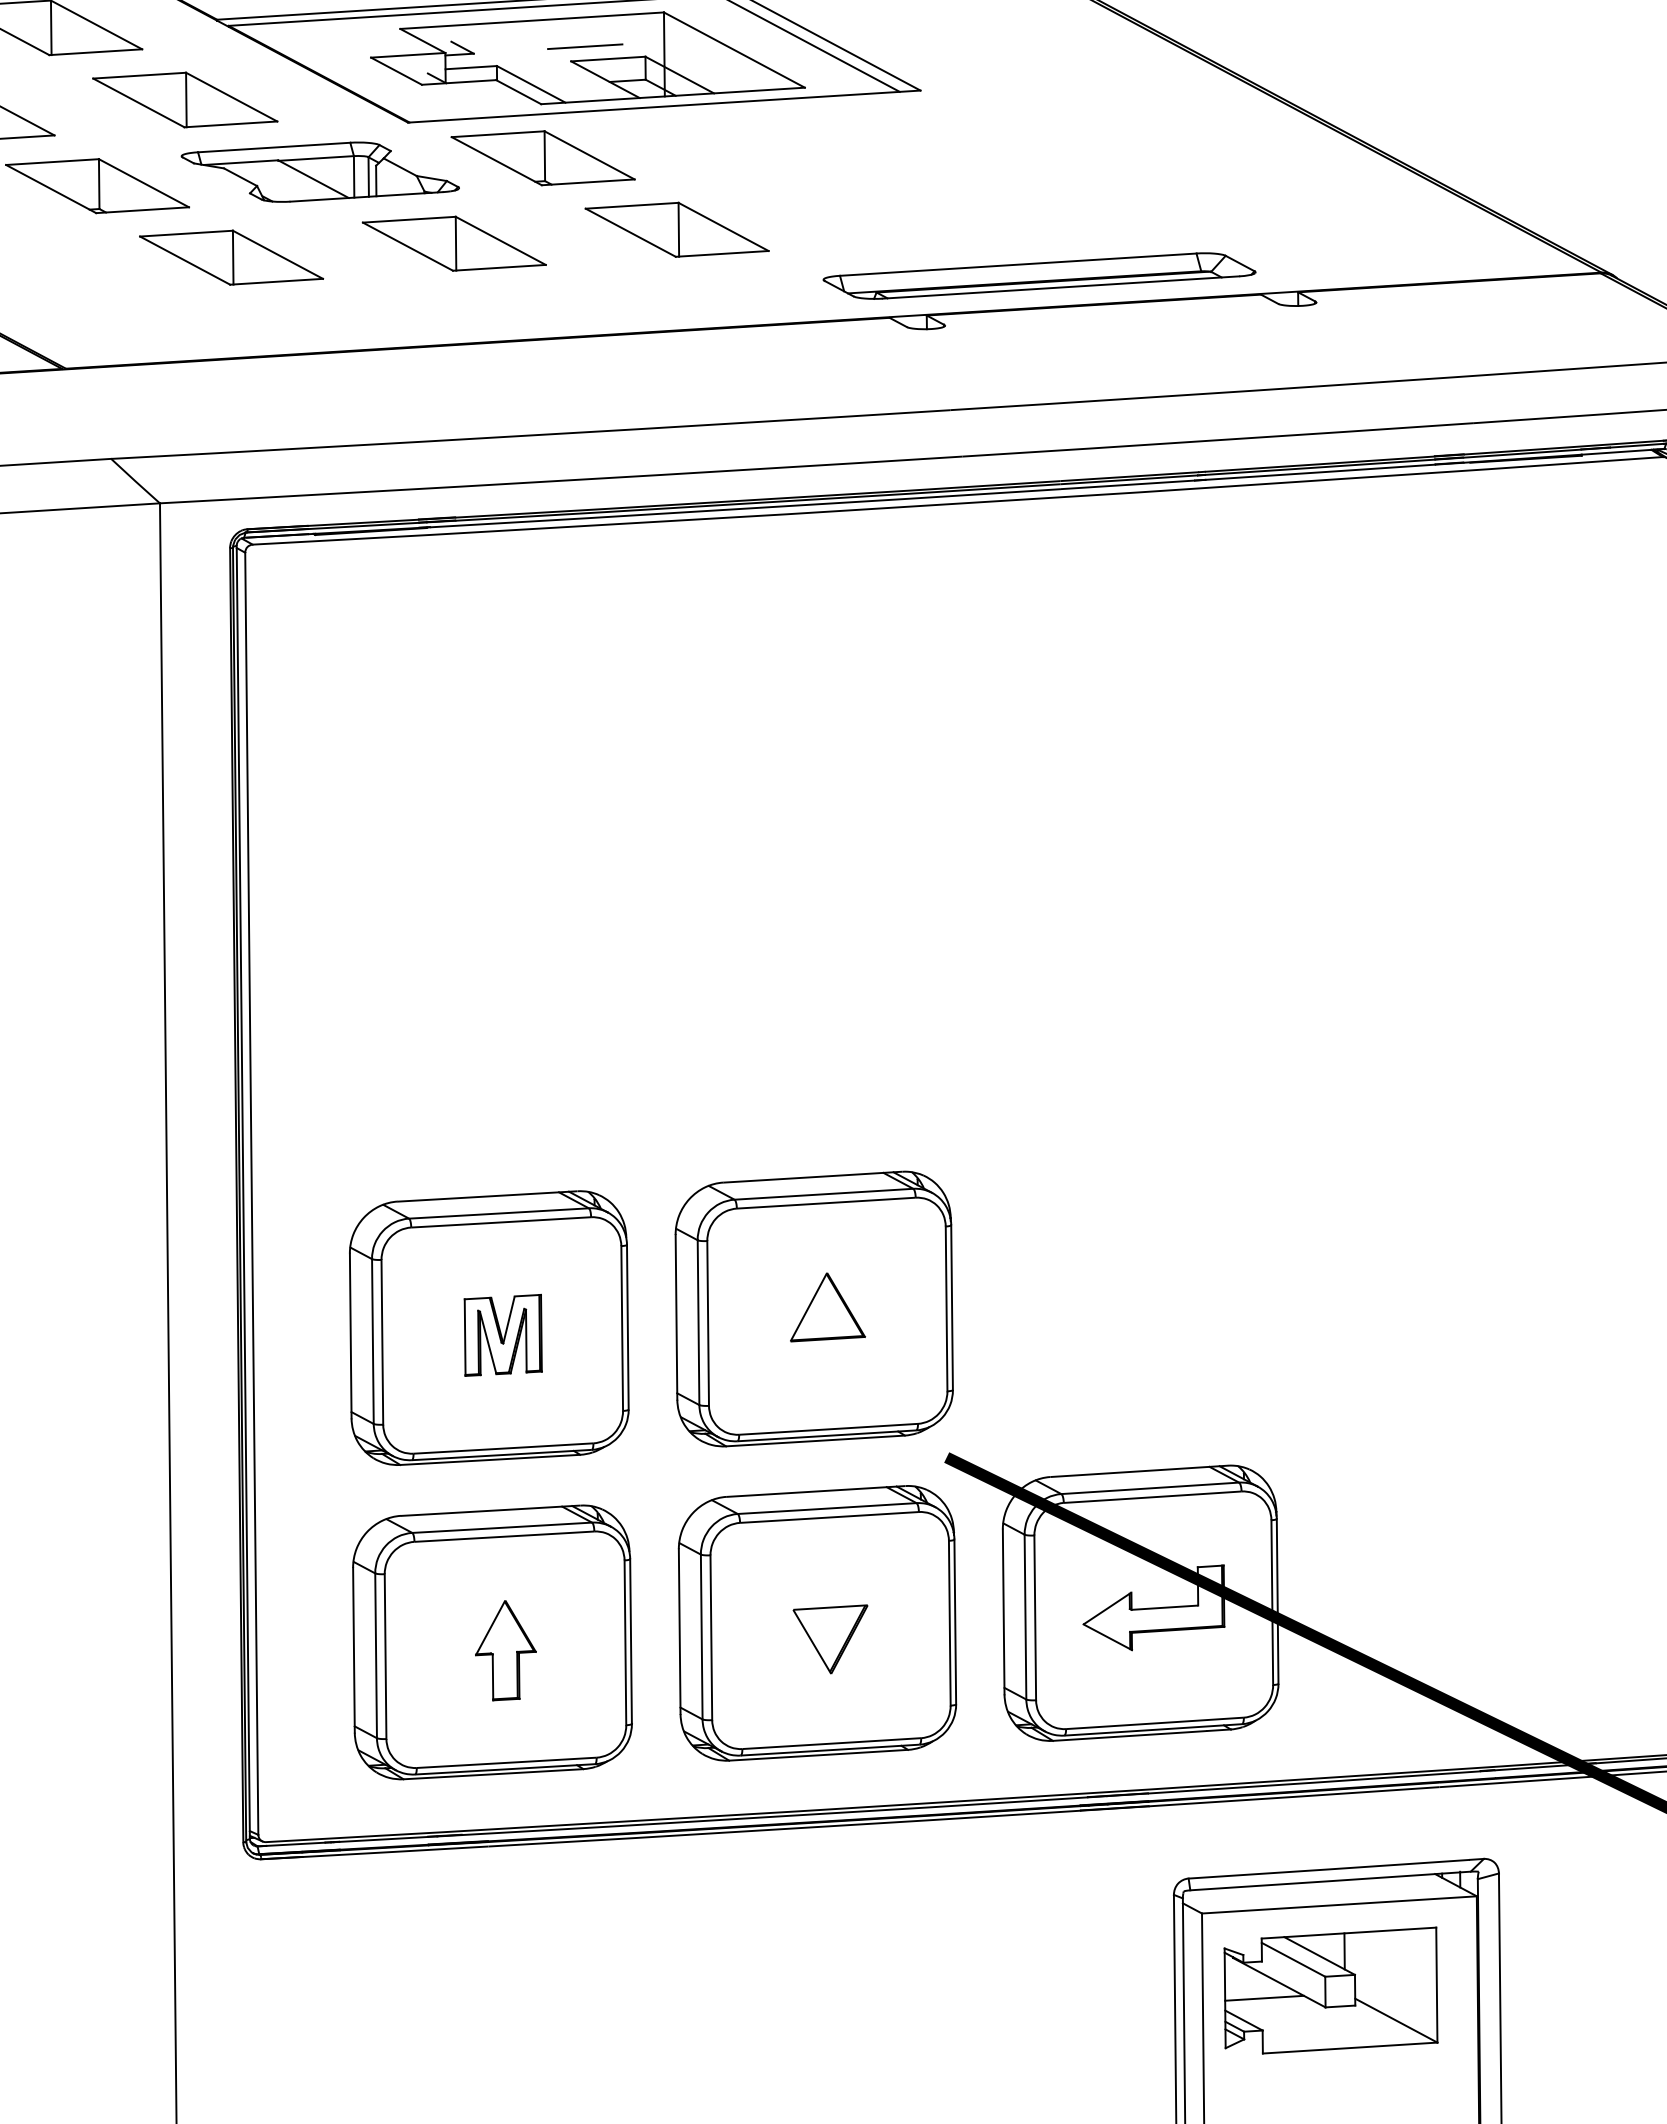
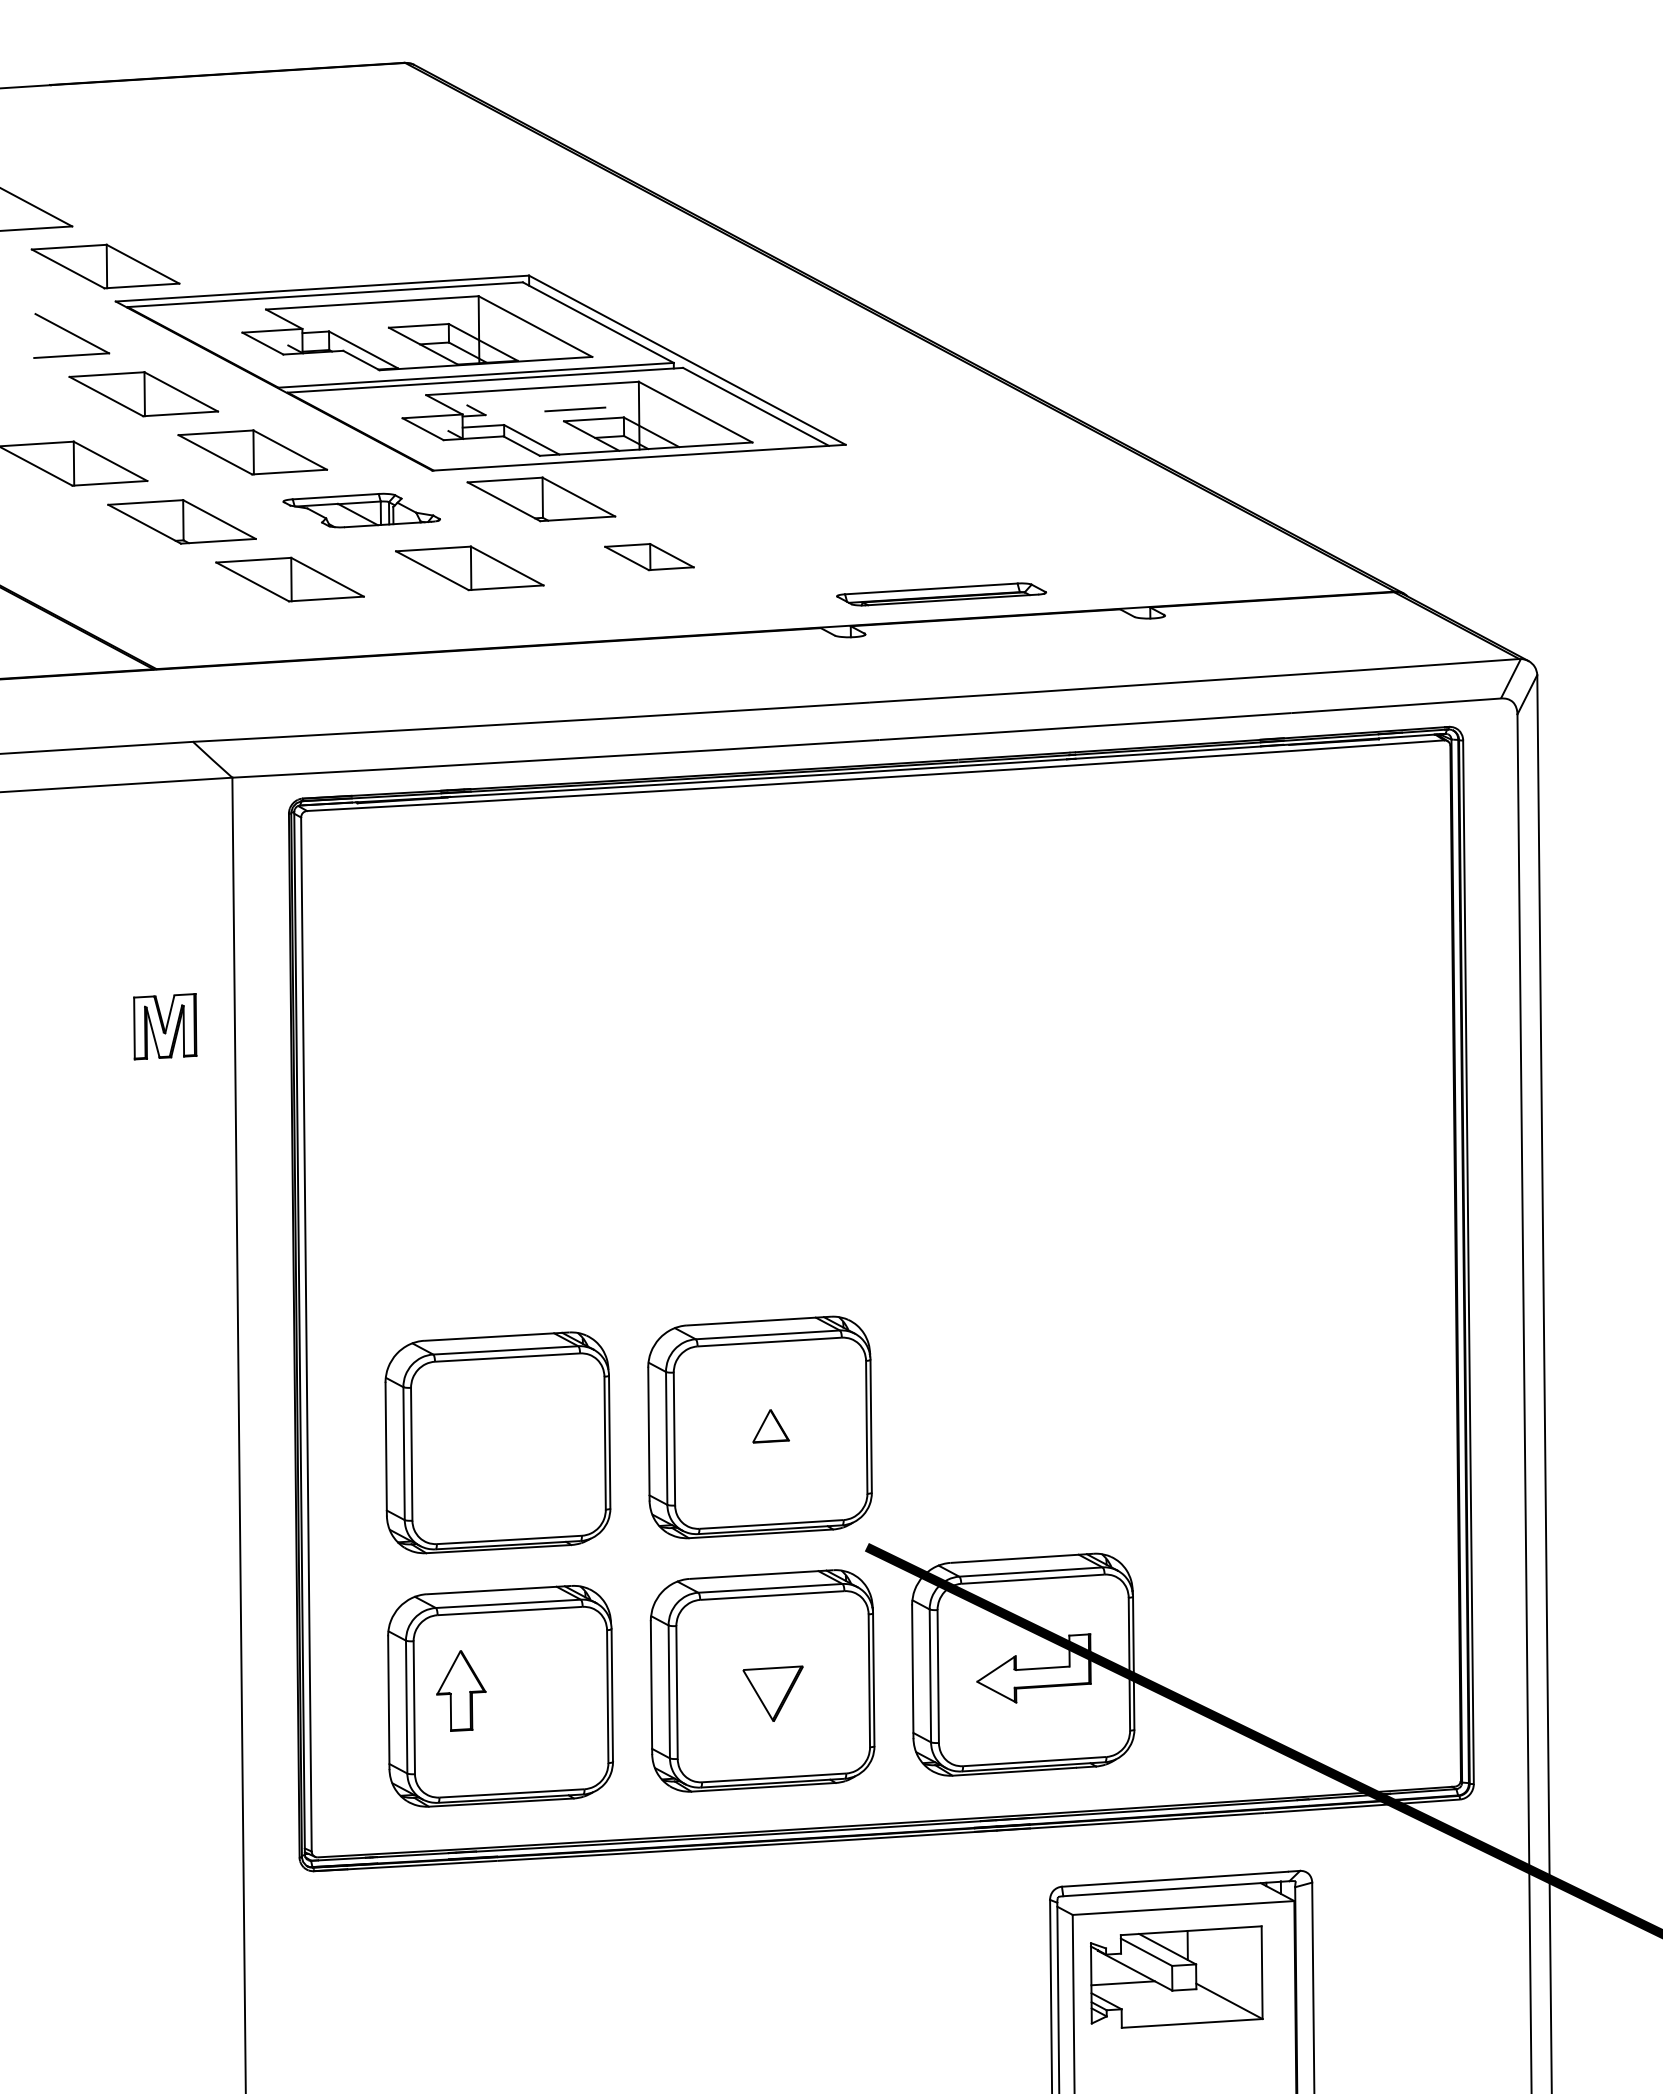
part: (320, 172) -> (361, 510), size x0.7
part: (677, 229) -> (649, 556), size x0.6
part: (1039, 276) -> (941, 594), size x0.6
part: (827, 1307) -> (770, 1426), size x0.6
part: (503, 1335) -> (165, 1026), moved
part: (506, 1650) -> (461, 1690), moved

